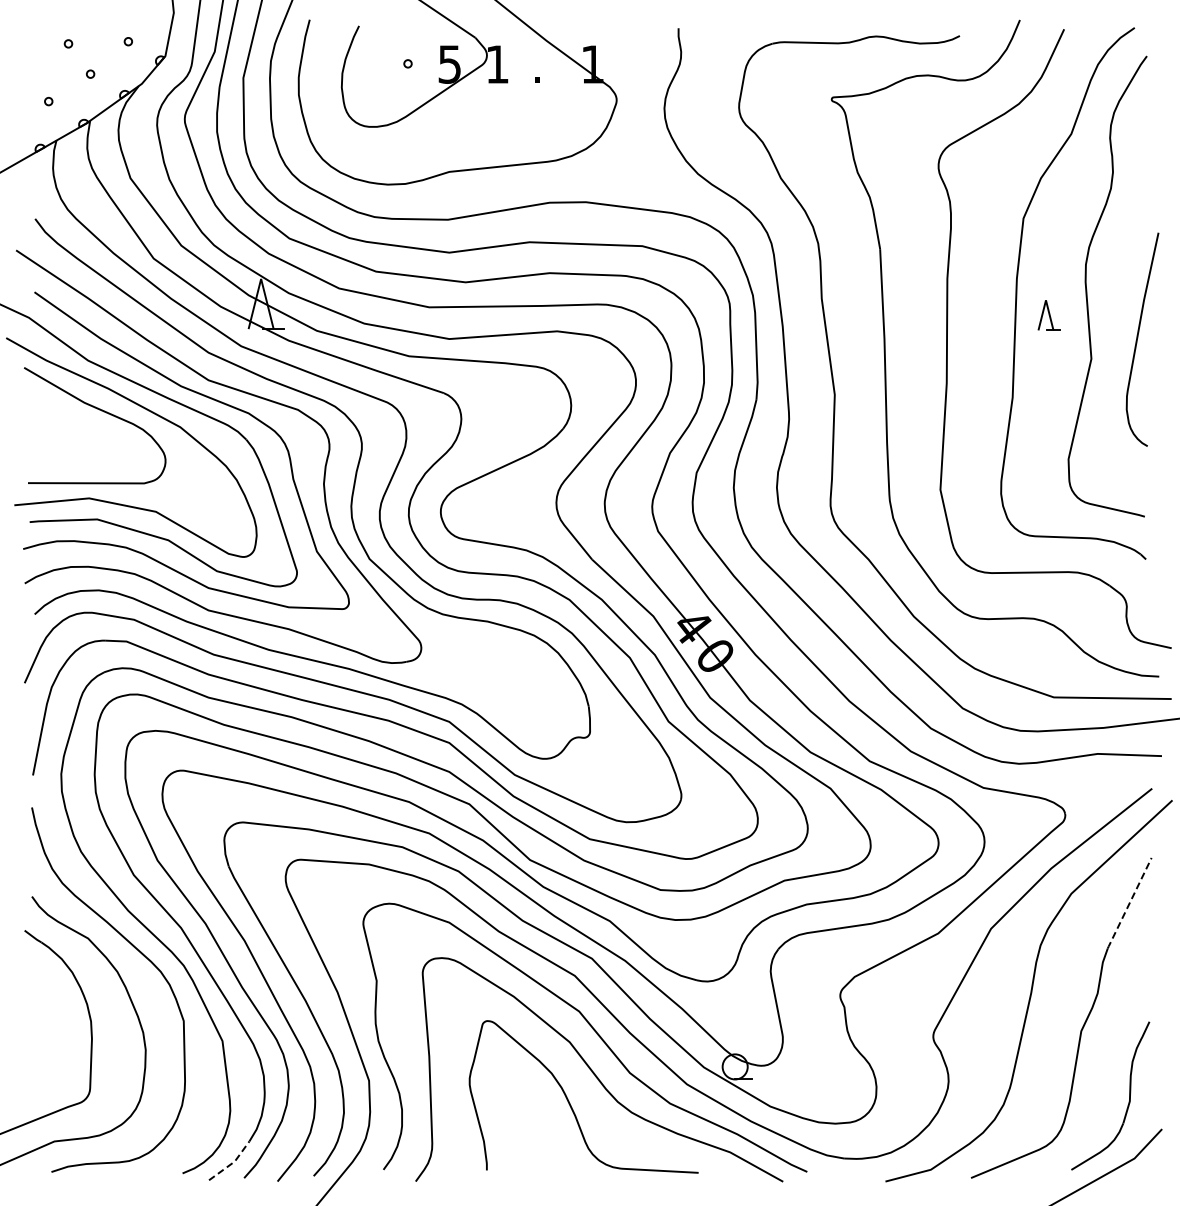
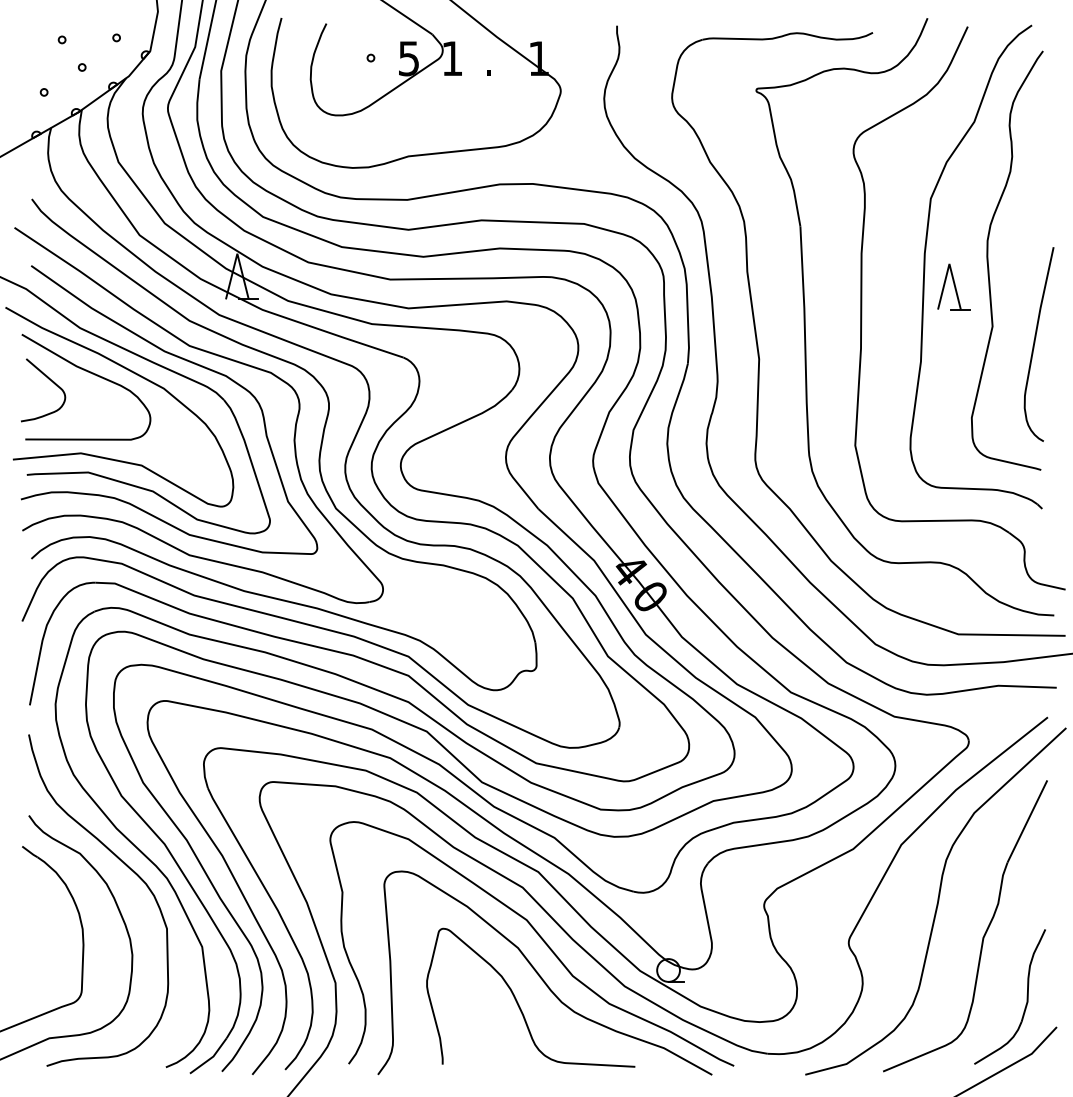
part: (1048, 315) -> (953, 286), size x1.67
curve: (1138, 338) -> (1035, 343), moved
curve: (56, 419) -> (51, 381), added
line: (1129, 903) -> (1027, 821), dashed -> solid
line: (232, 1163) -> (211, 1058), dashed -> solid

